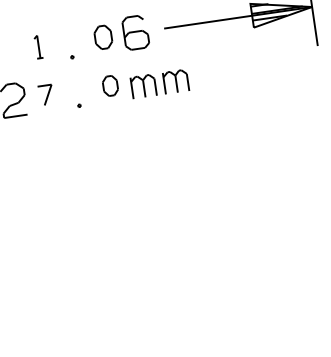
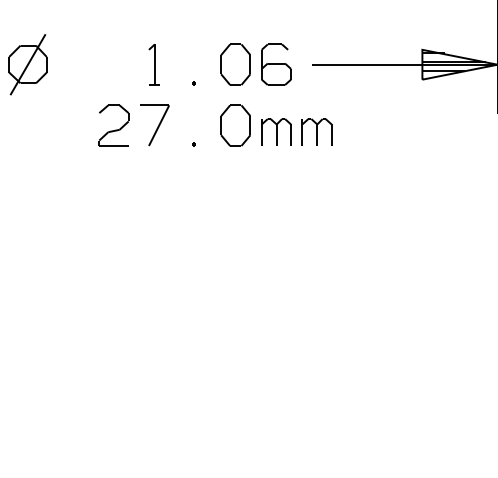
part: (103, 37) -> (235, 64), size x1.43
part: (37, 46) -> (153, 64), size x1.43
part: (110, 85) -> (235, 125), size x1.67
part: (45, 95) -> (154, 125), size x1.67

